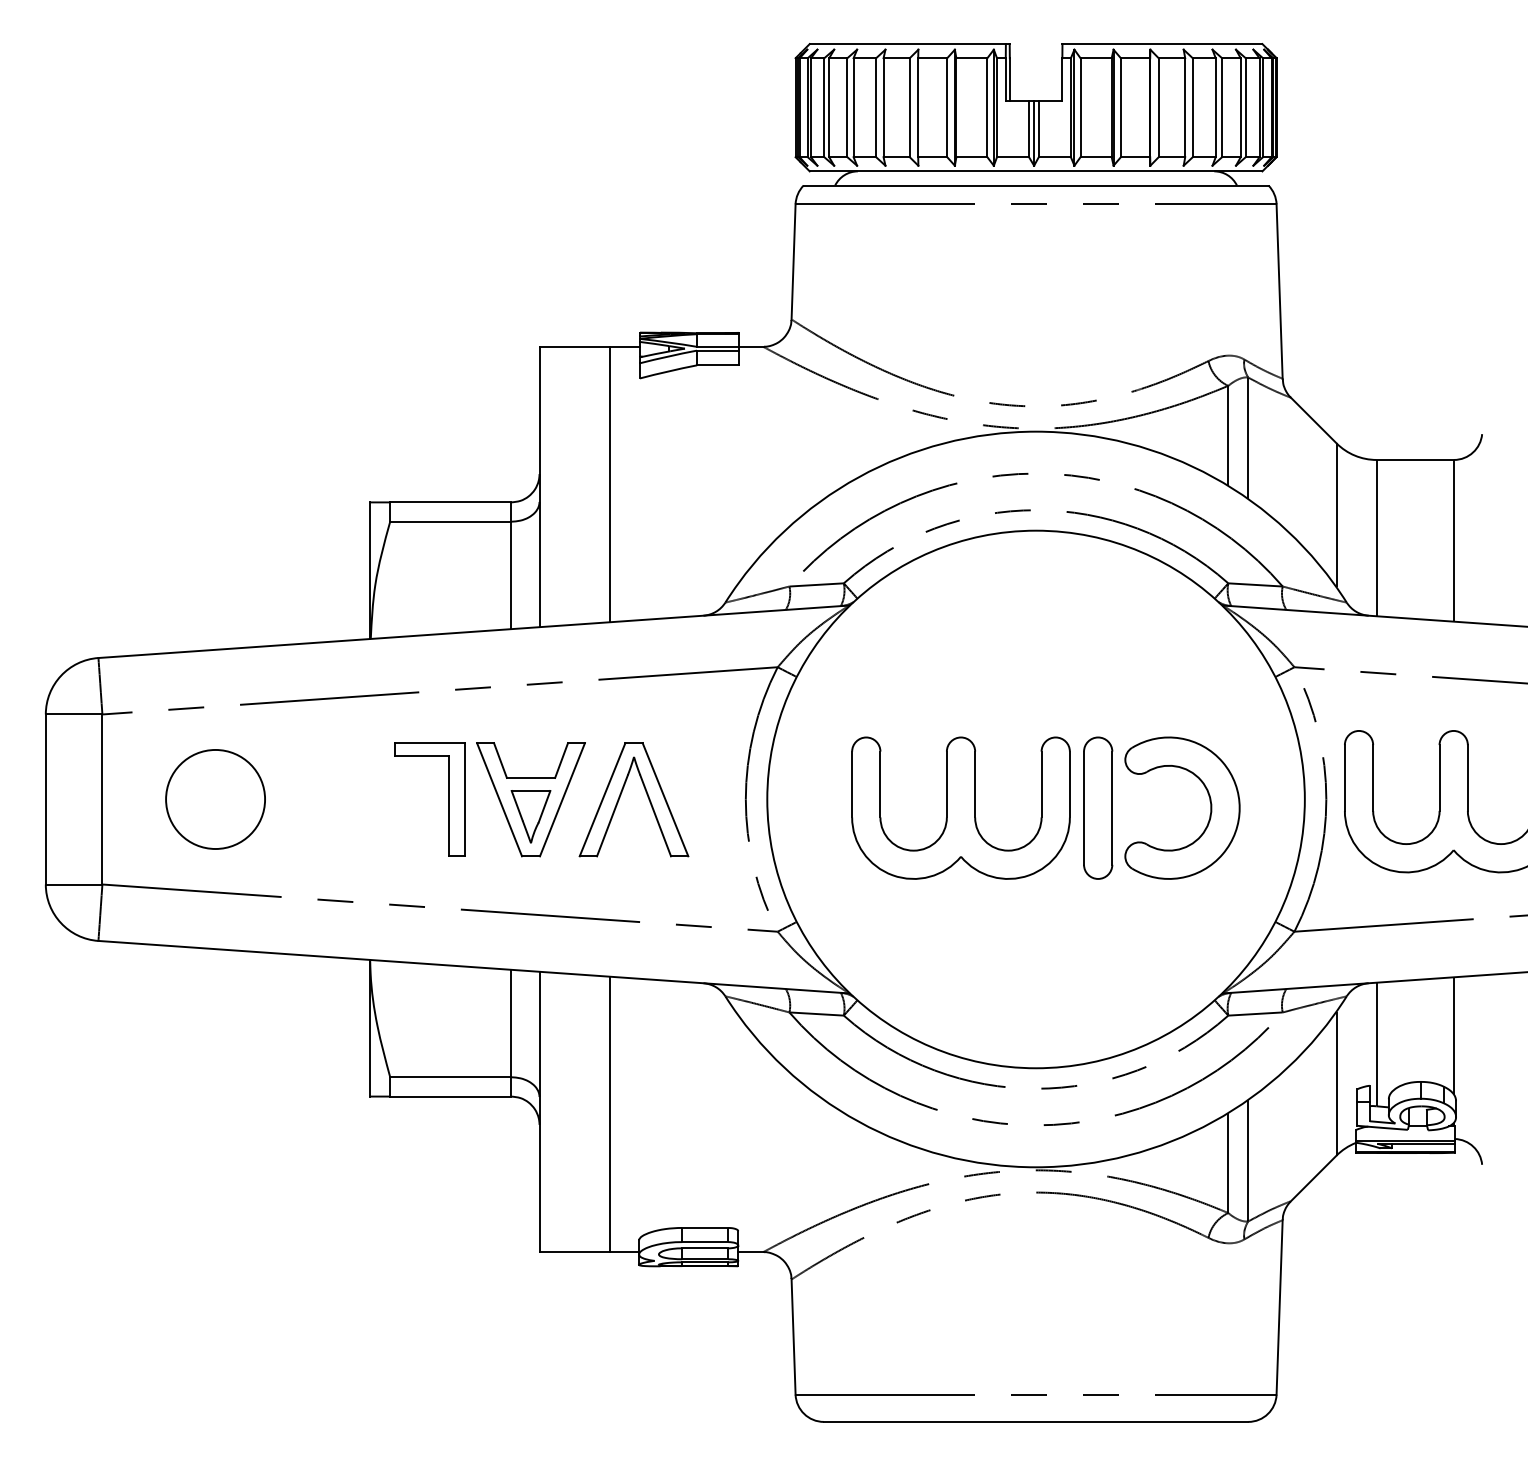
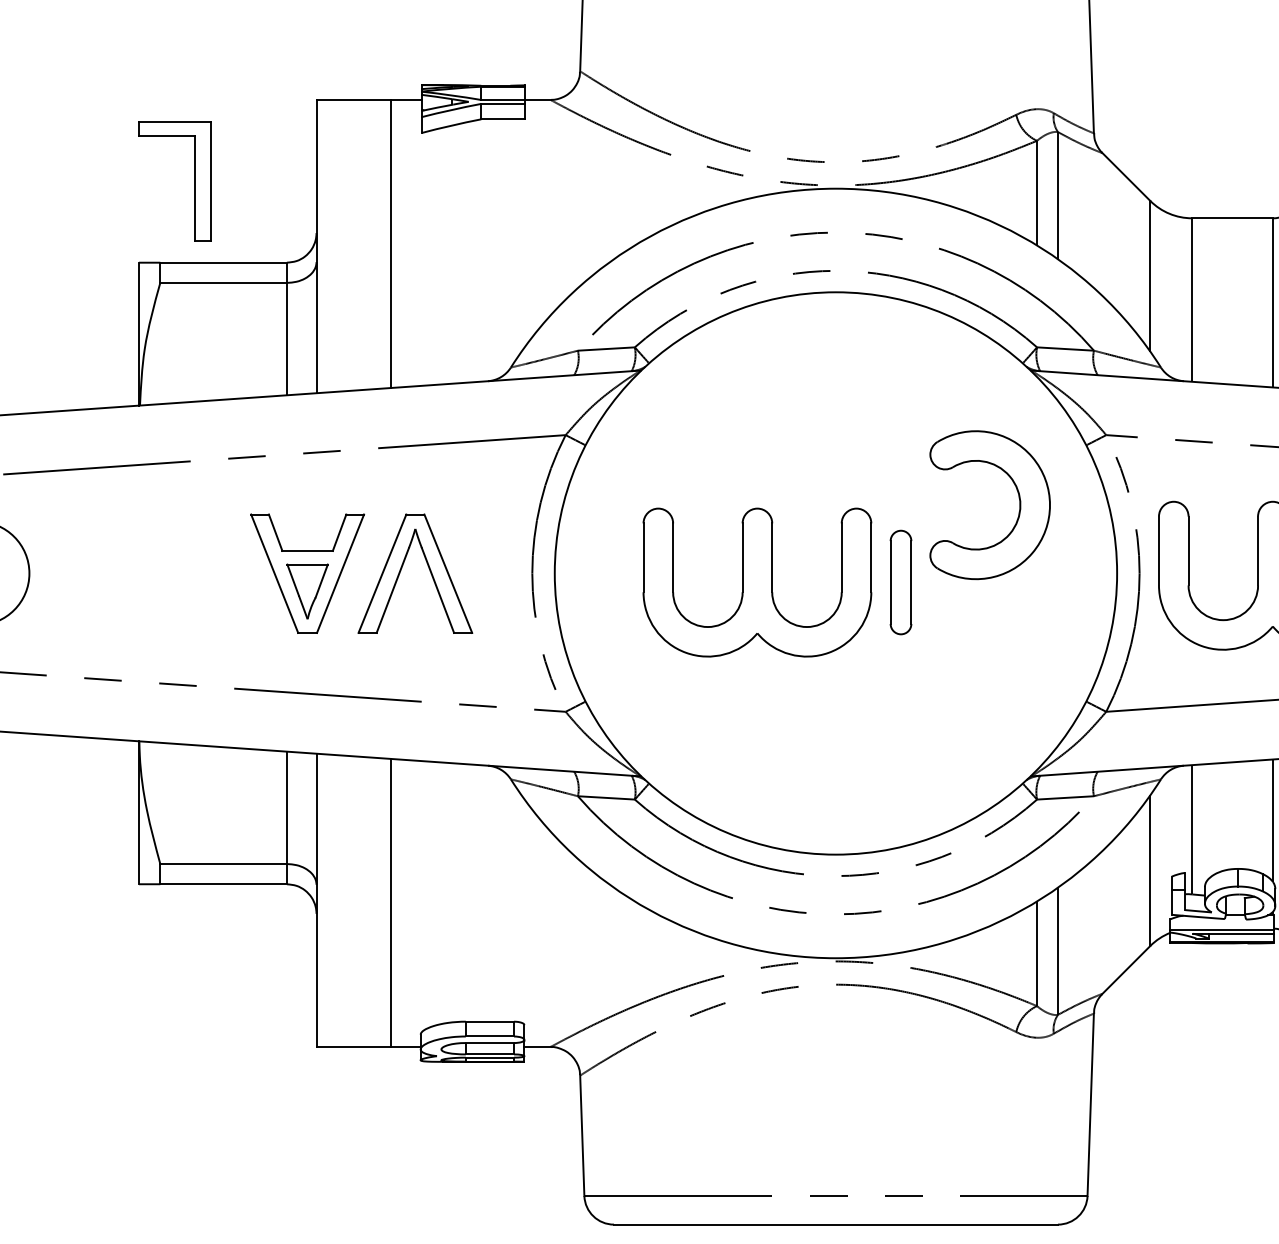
part: (448, 799) -> (194, 181), moved
part: (1209, 801) -> (1018, 498), moved
part: (1098, 807) -> (901, 581), size x0.7

